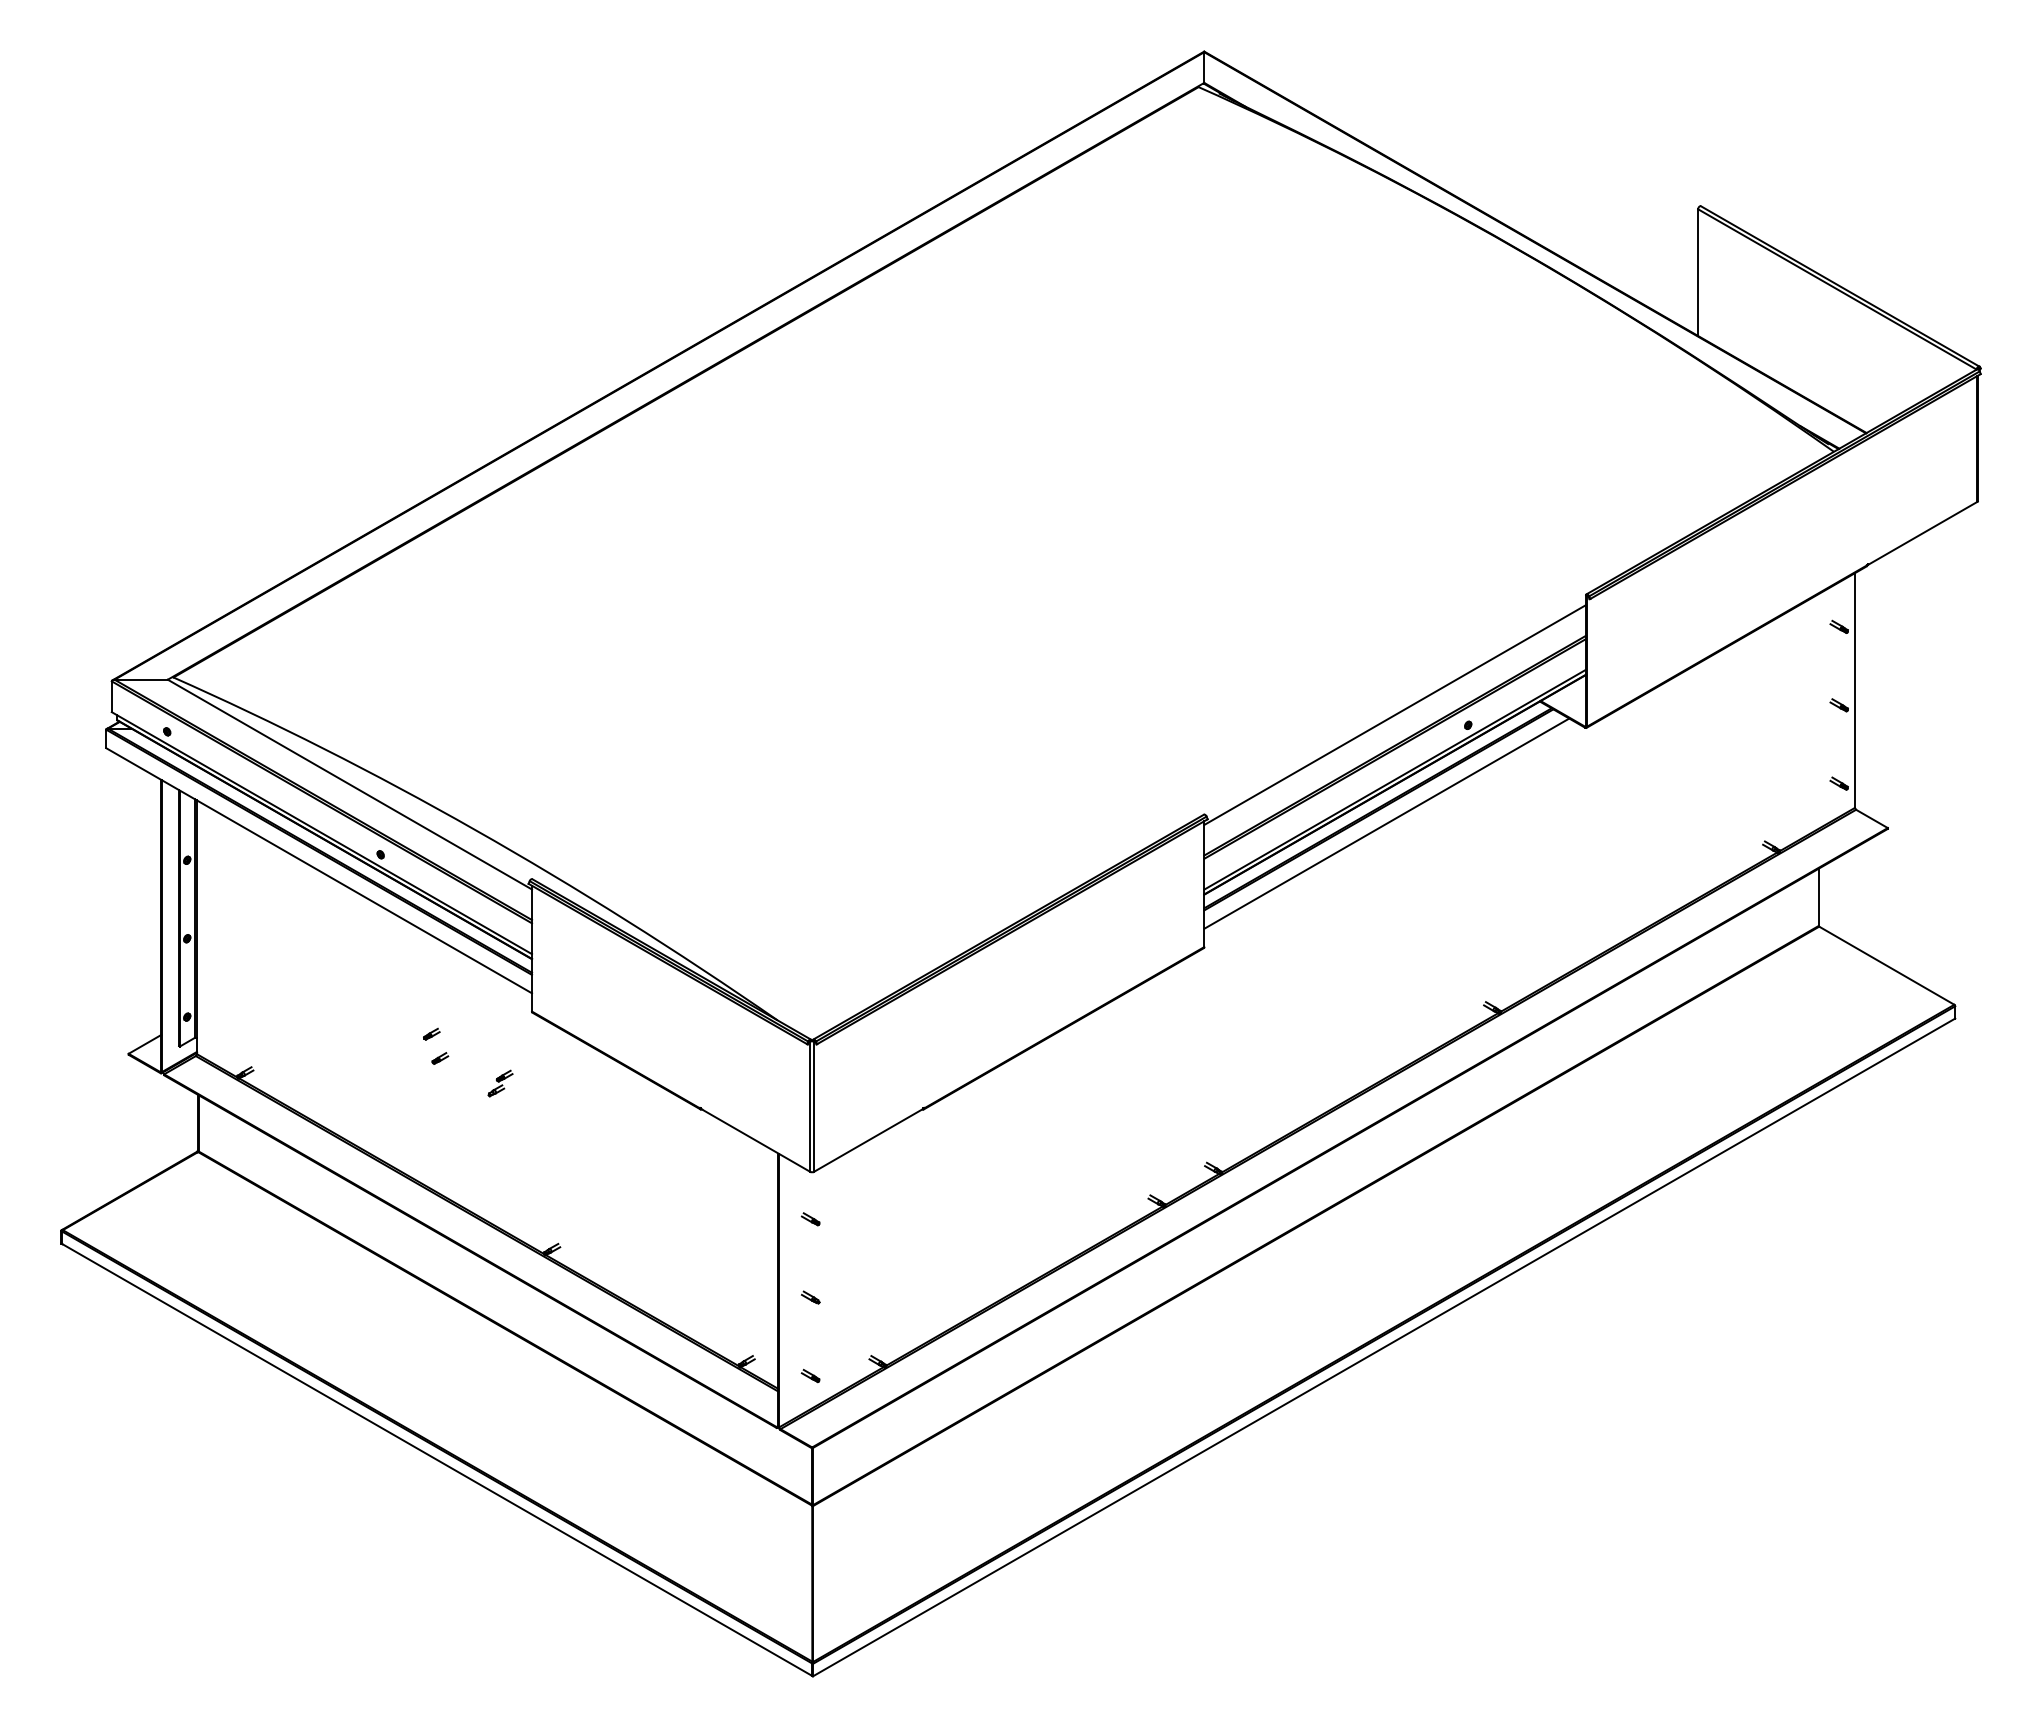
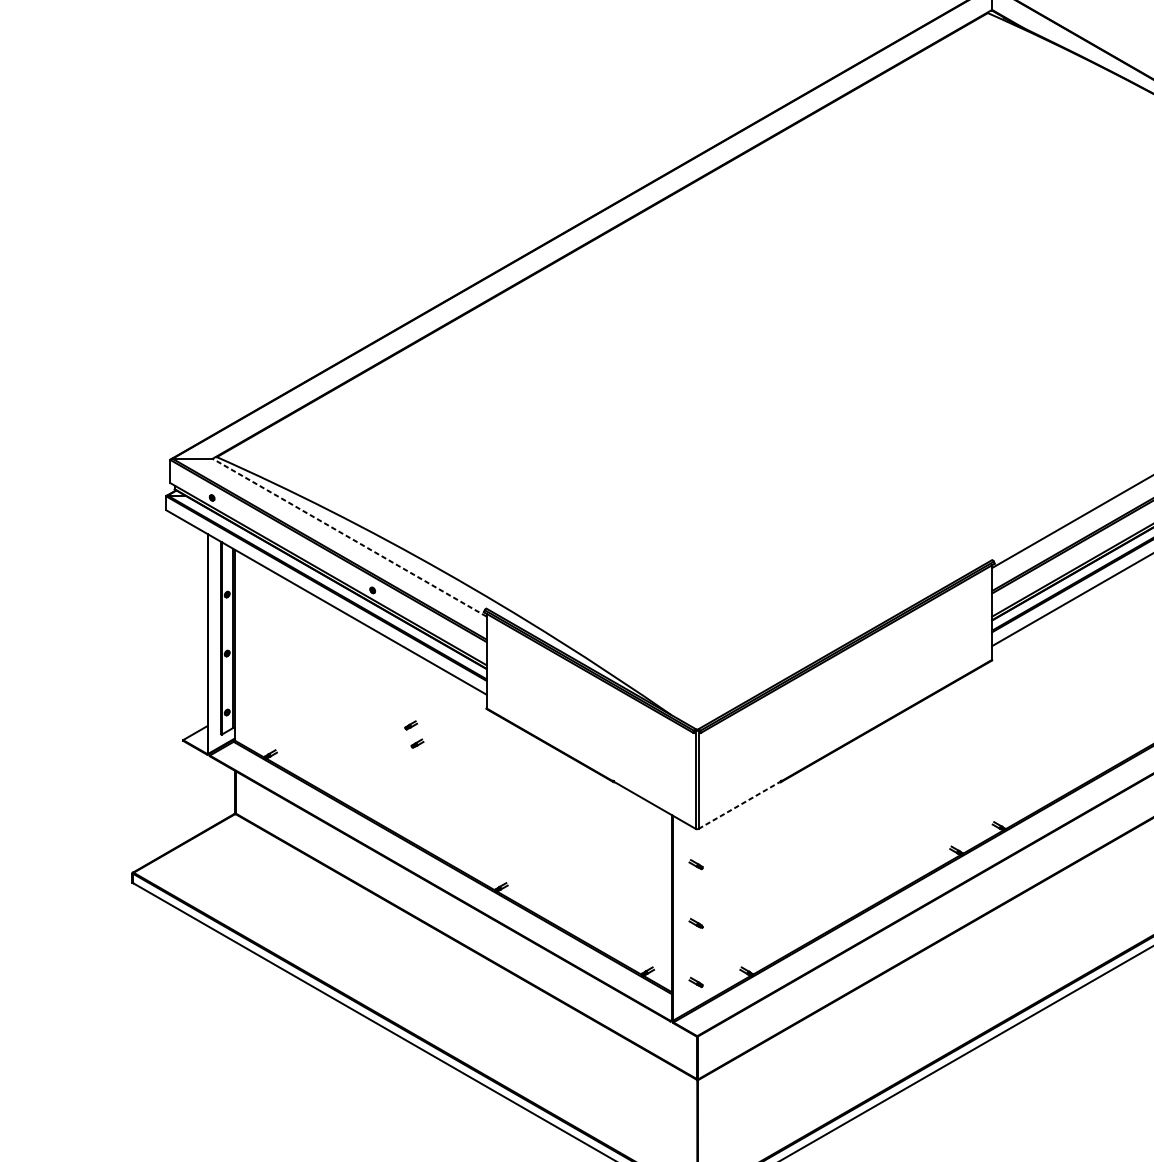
line: (349, 784) -> (349, 537), solid -> dashed
part: (500, 1083) -> (462, 762), removed
line: (869, 1140) -> (740, 805), solid -> dashed

